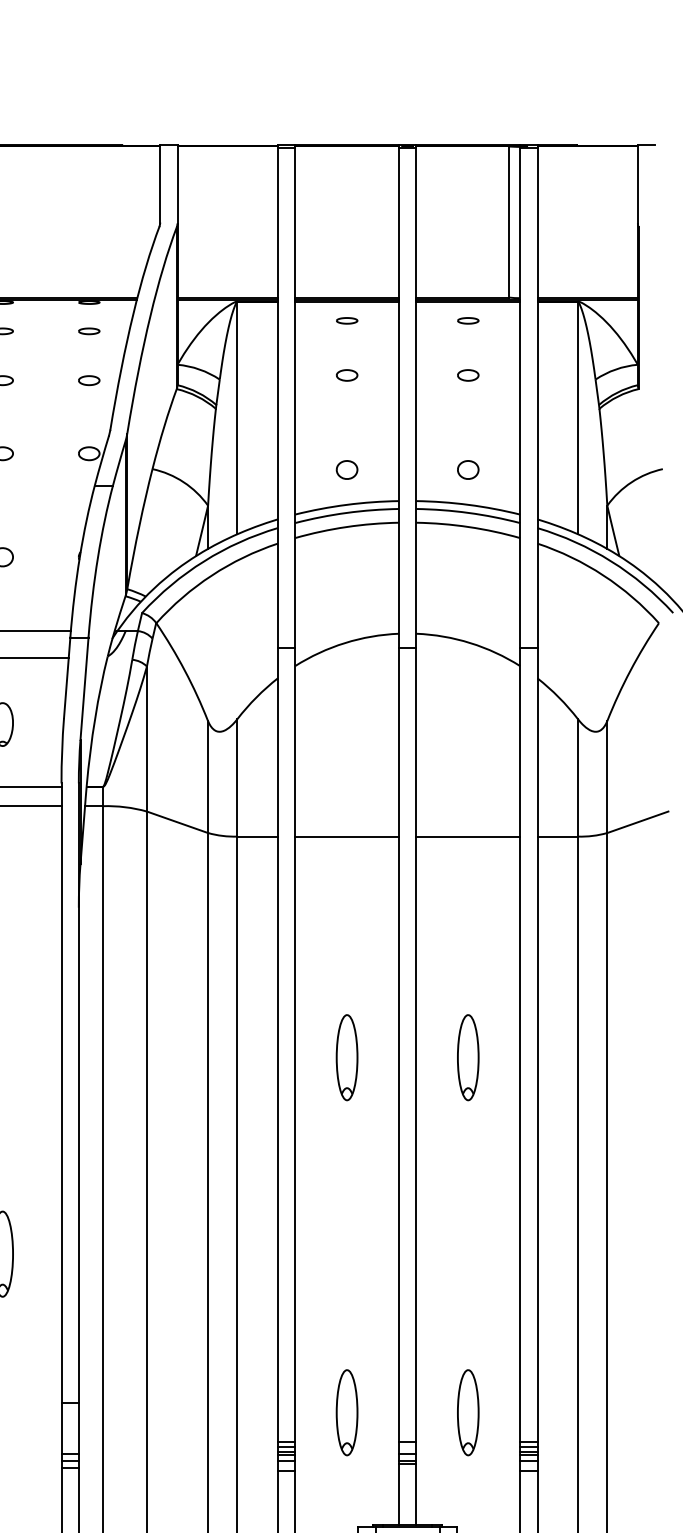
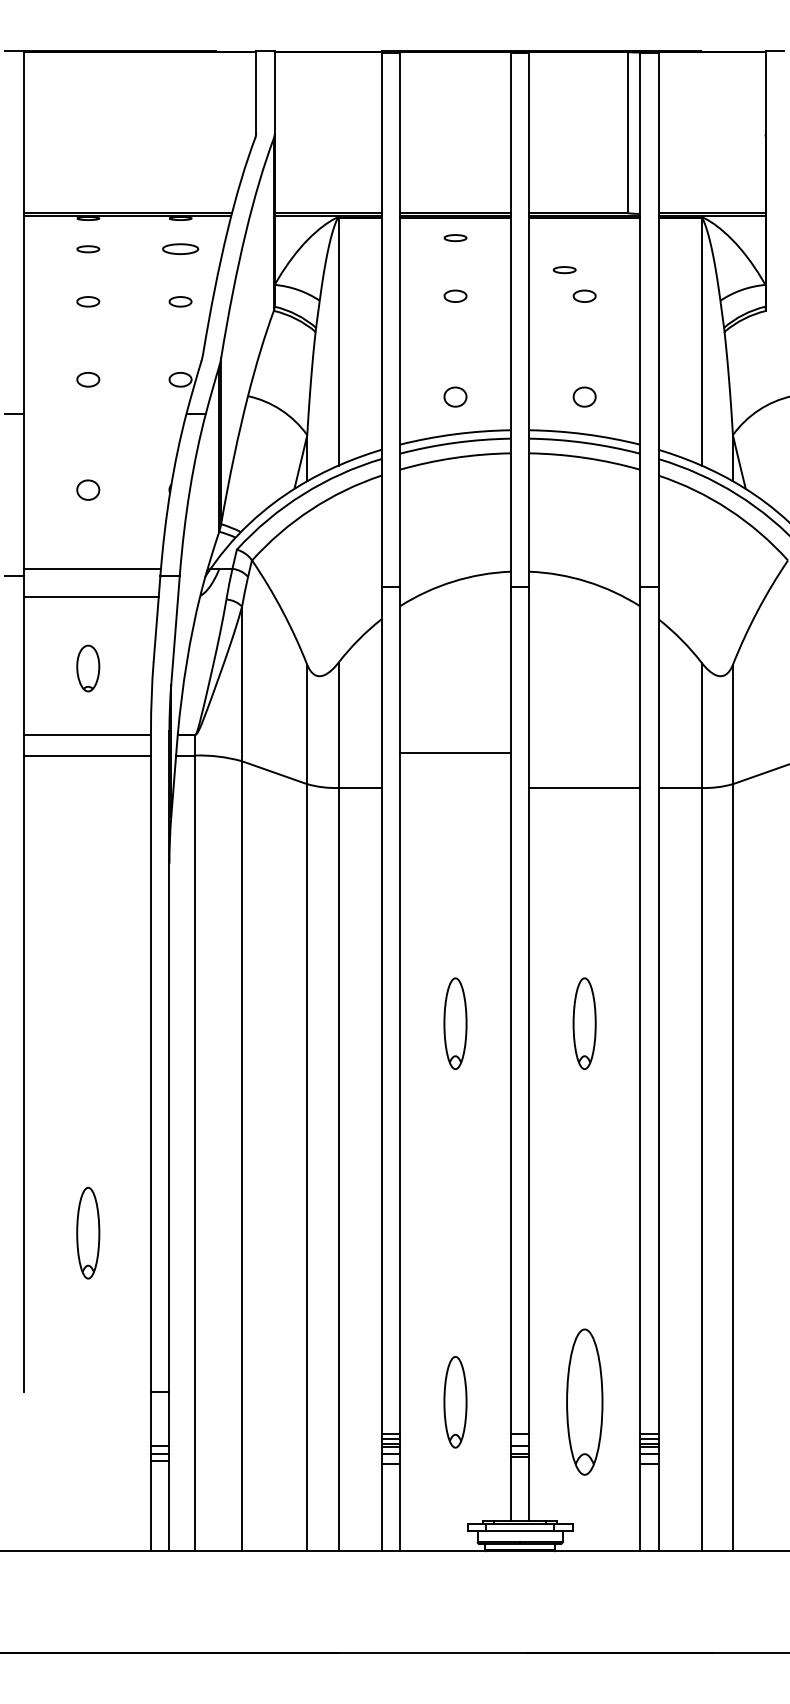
part: (468, 321) -> (564, 270), moved
part: (89, 331) -> (180, 249), size x1.6
line: (347, 837) -> (455, 753), moved
part: (468, 1412) -> (584, 1402), size x1.6

